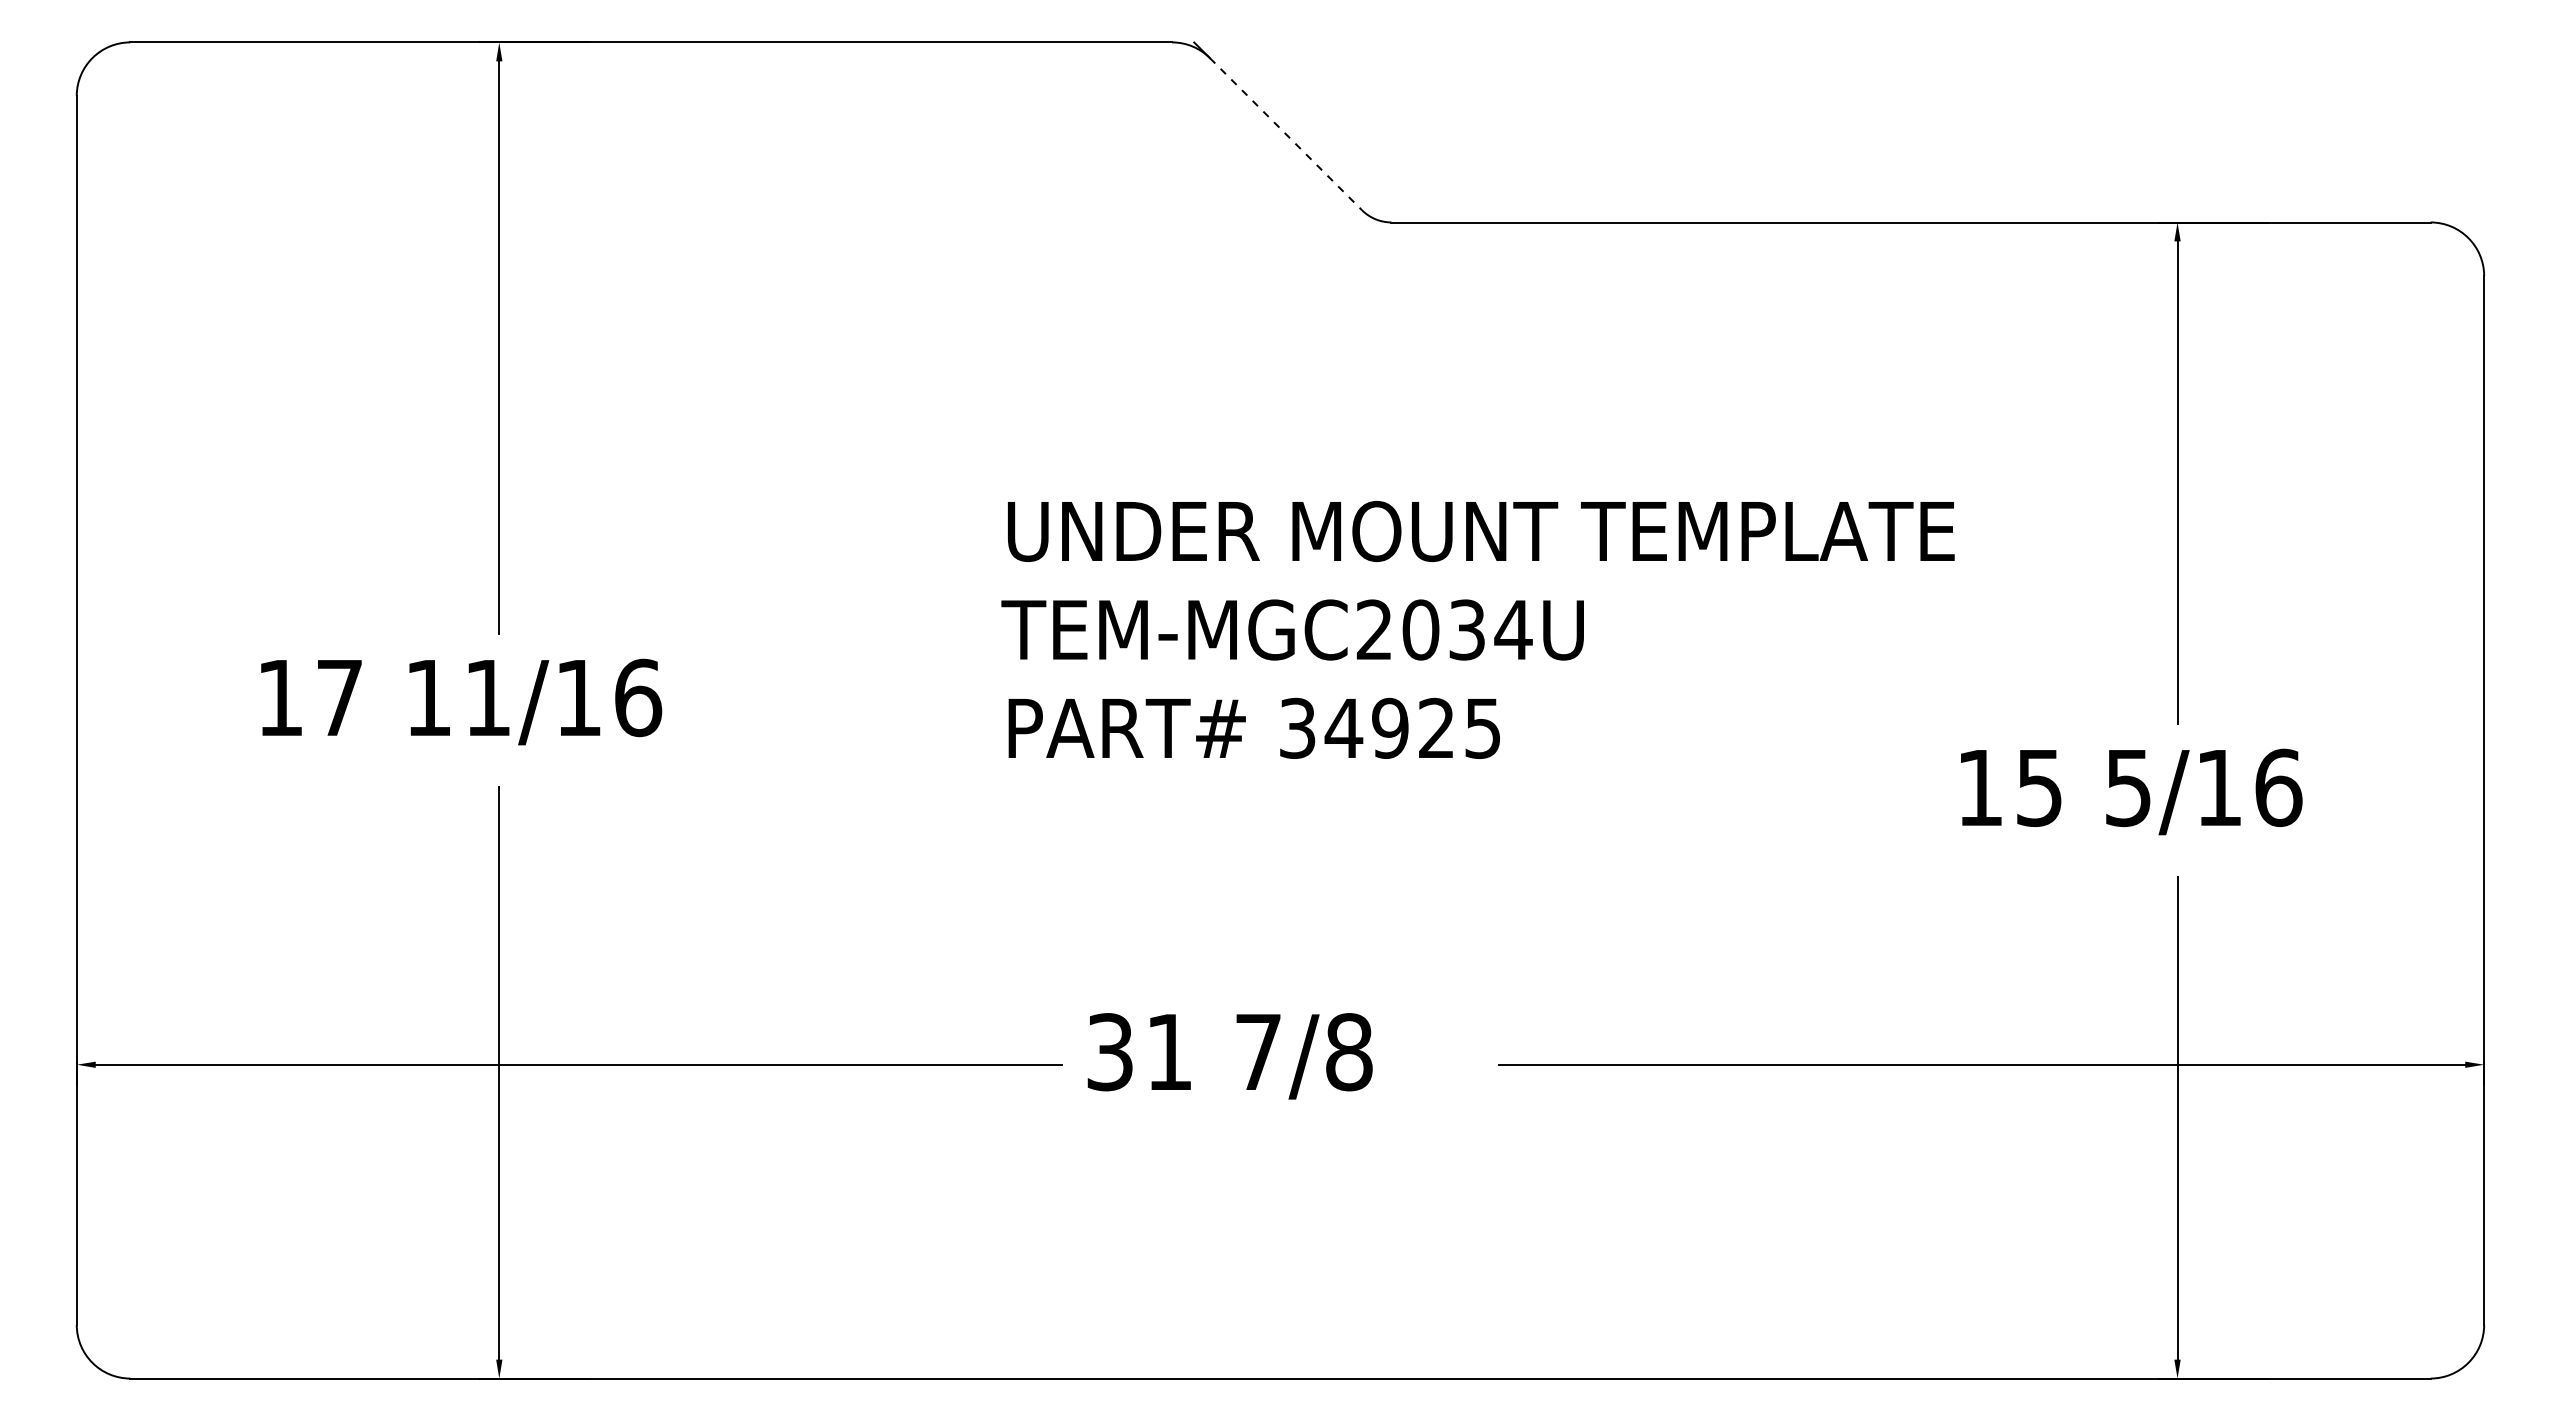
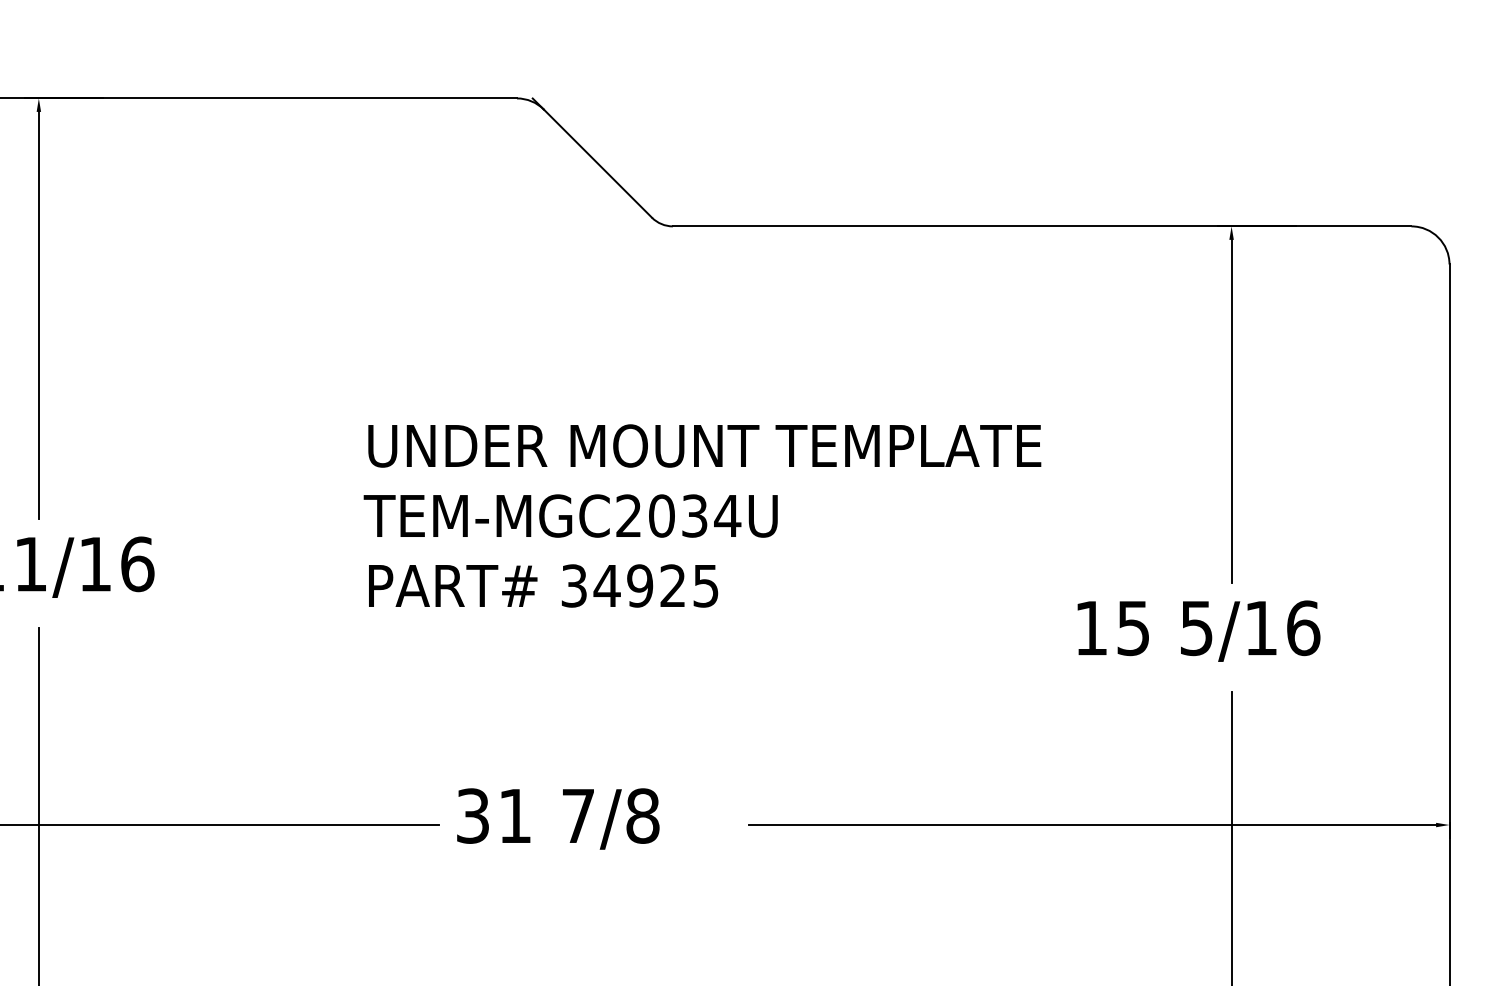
line: (1285, 134) -> (597, 163), dashed -> solid
text: (1477, 629) -> (702, 515), moved

